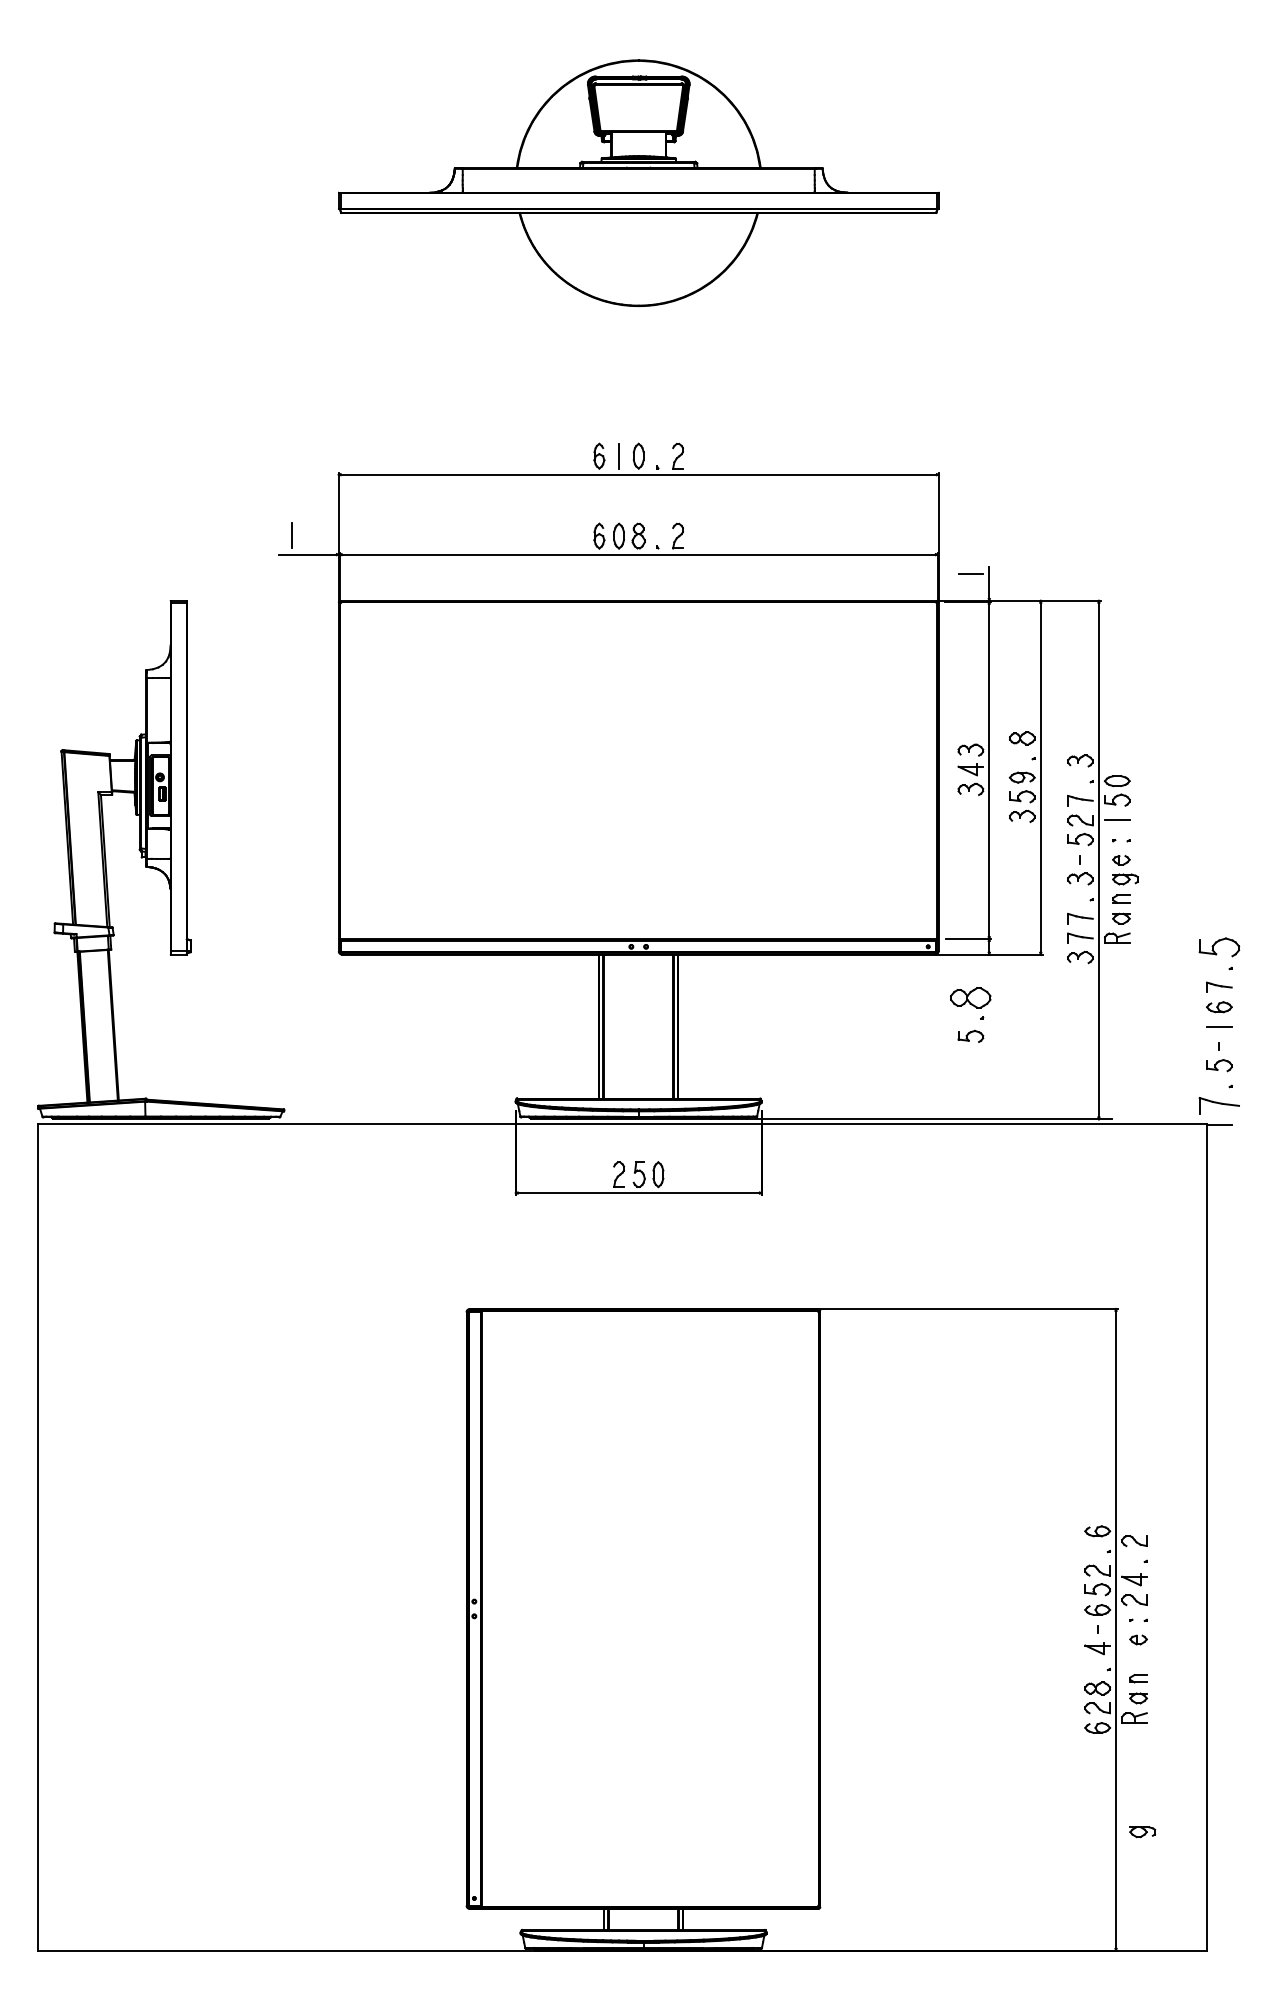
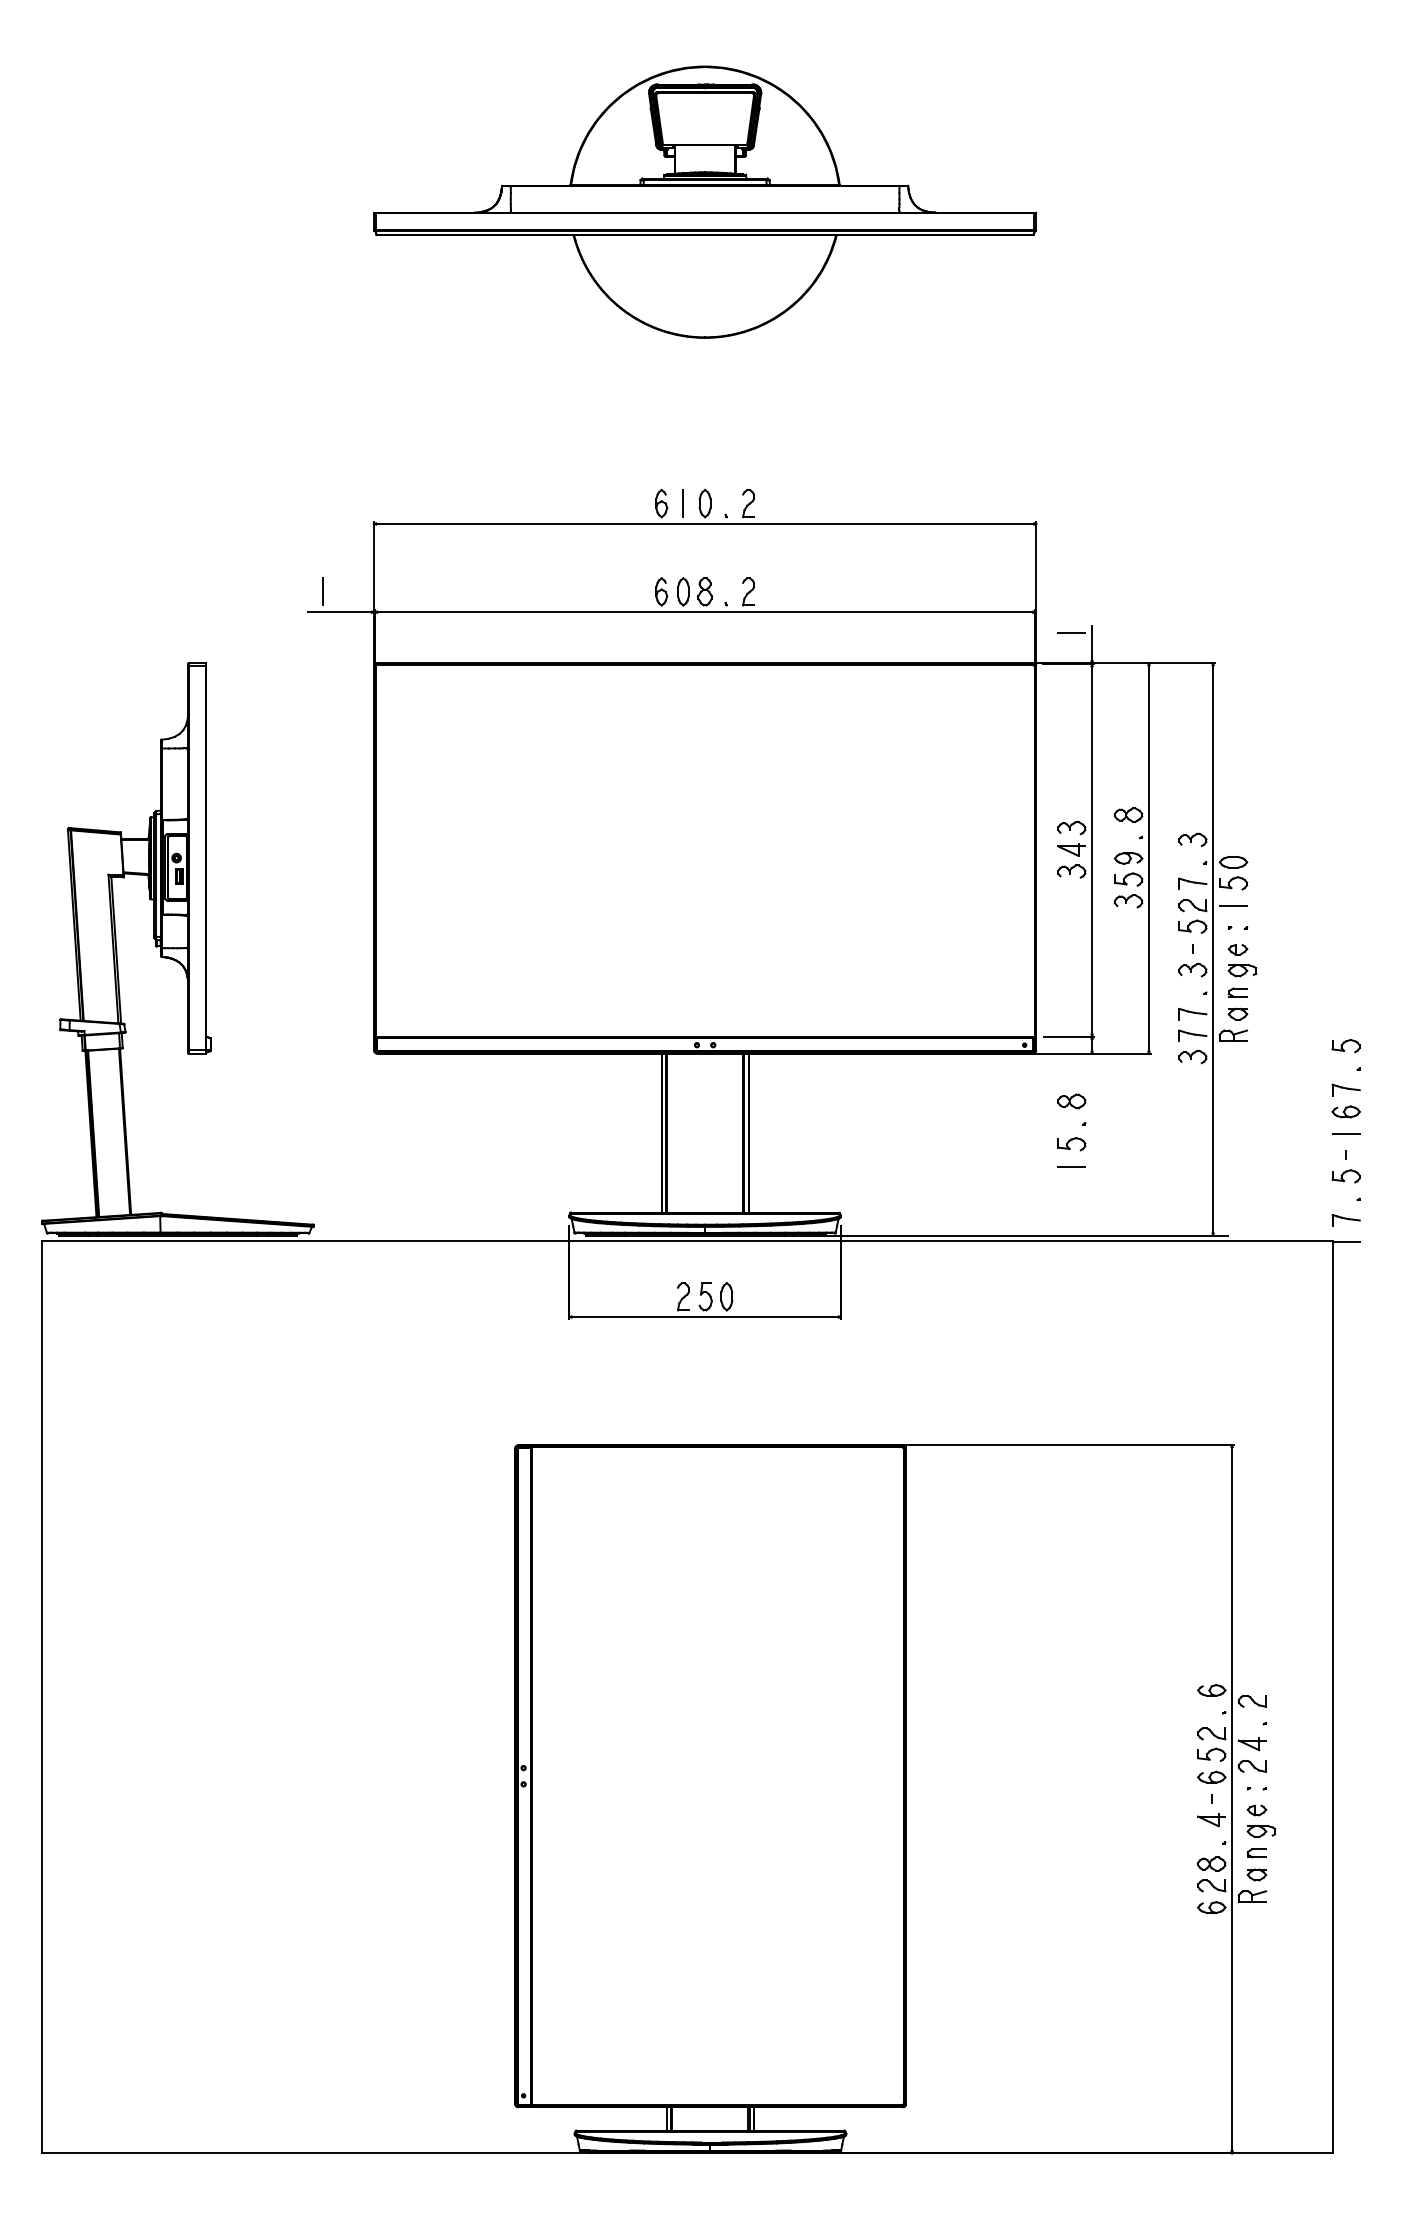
part: (1219, 947) -> (1346, 1045), size x0.62
part: (970, 997) -> (1071, 1101), size x0.62
line: (970, 1056) -> (1071, 1166), added
part: (1219, 1104) -> (1346, 1219), size x0.62
part: (1142, 1832) -> (1261, 1832), moved

